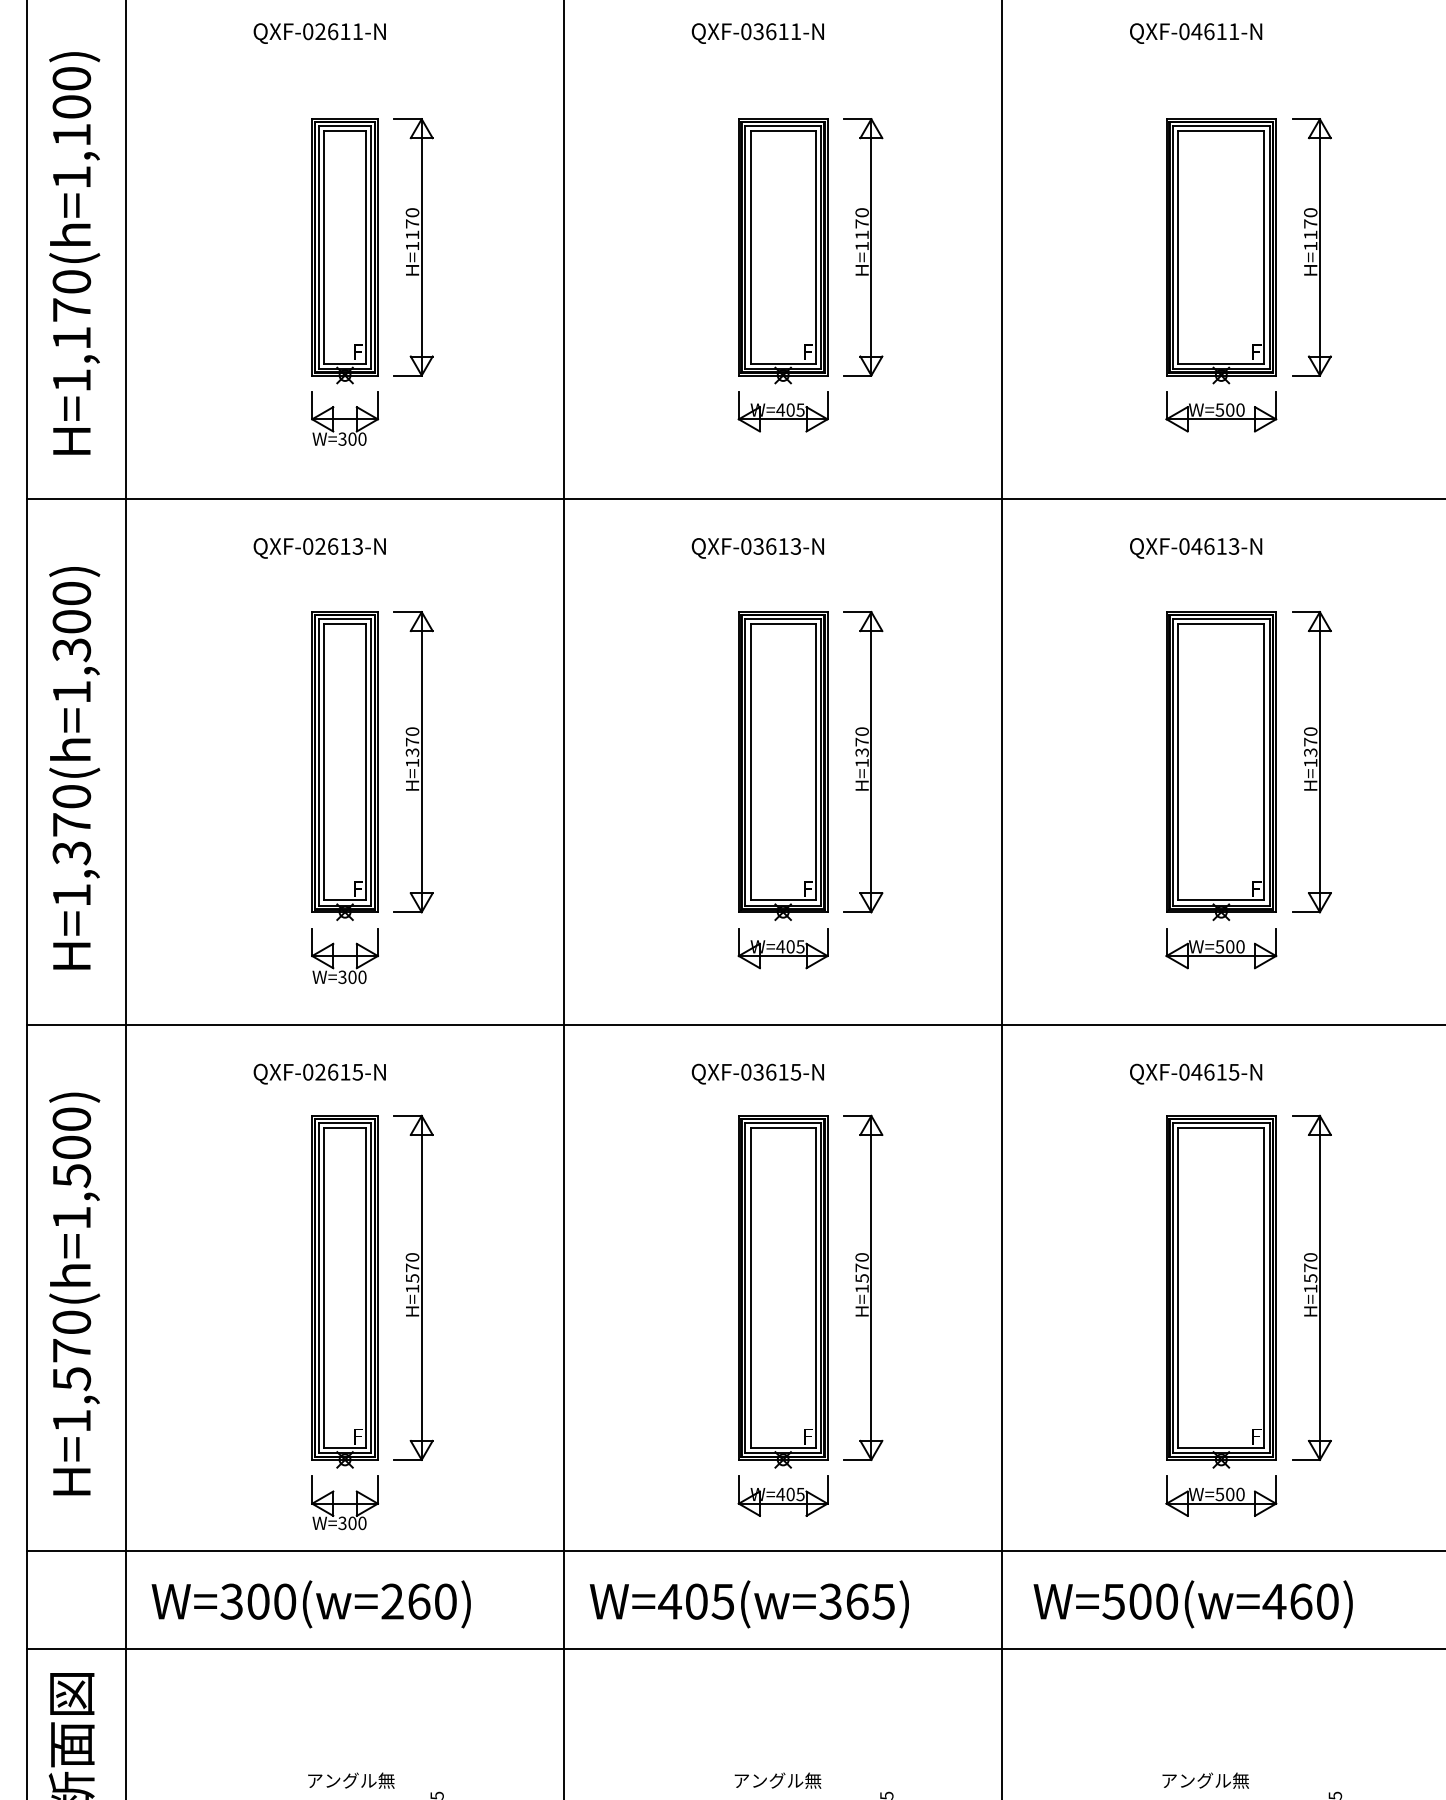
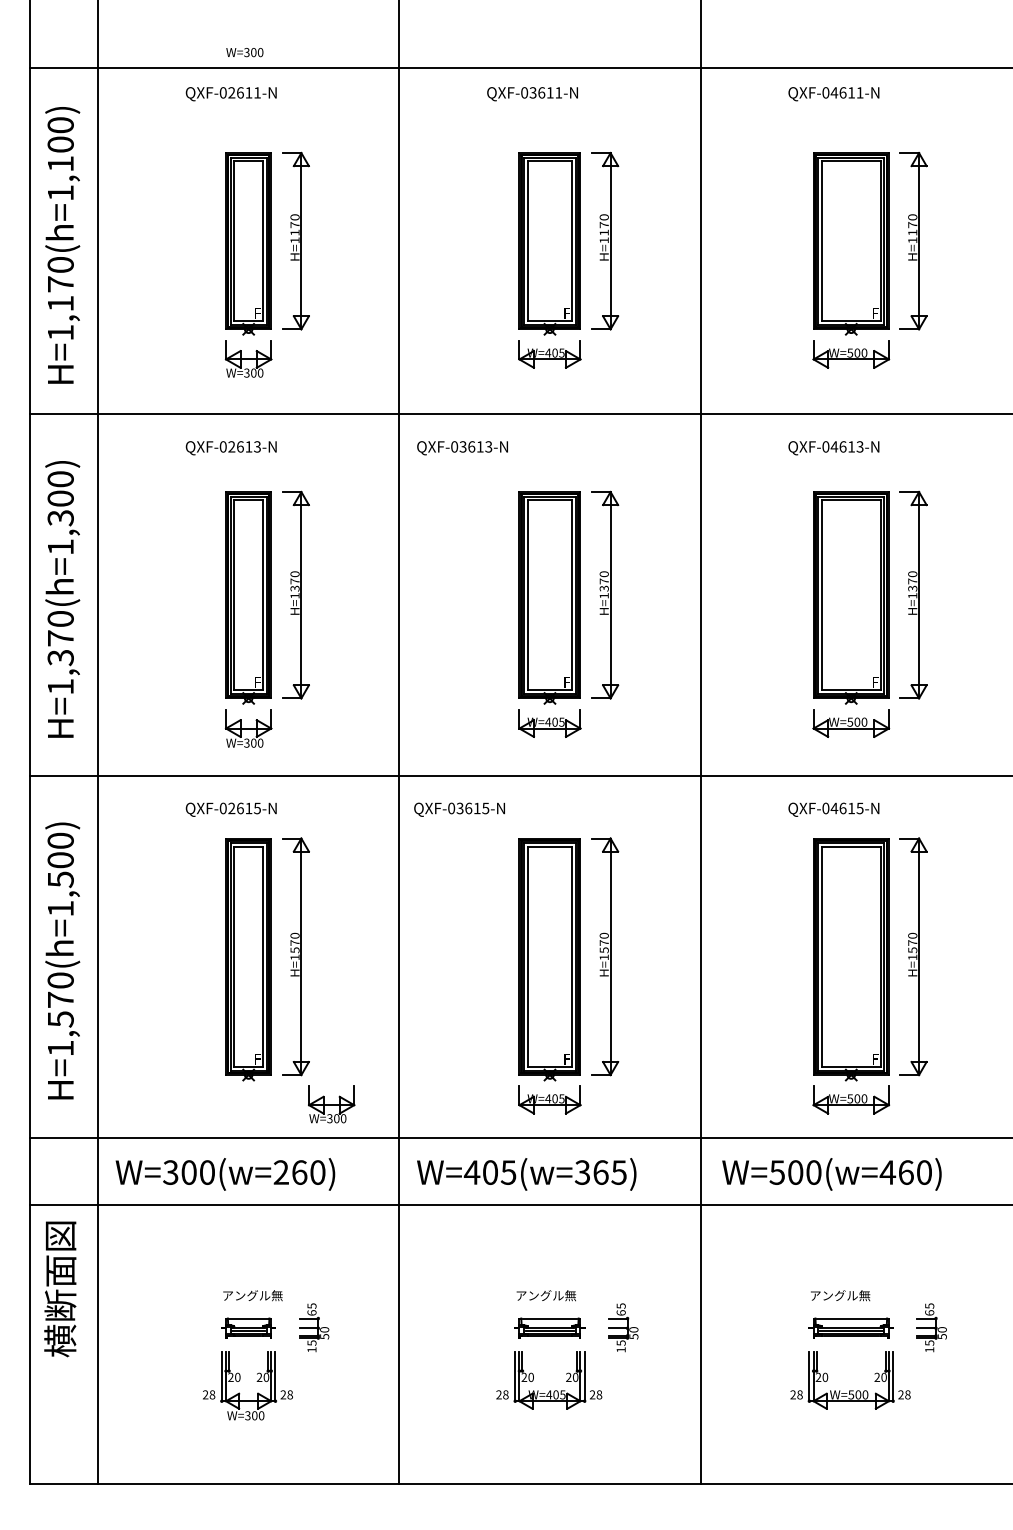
text: (757, 548) -> (462, 448), moved
text: (757, 1073) -> (459, 809), moved
part: (344, 1502) -> (331, 1104), moved

